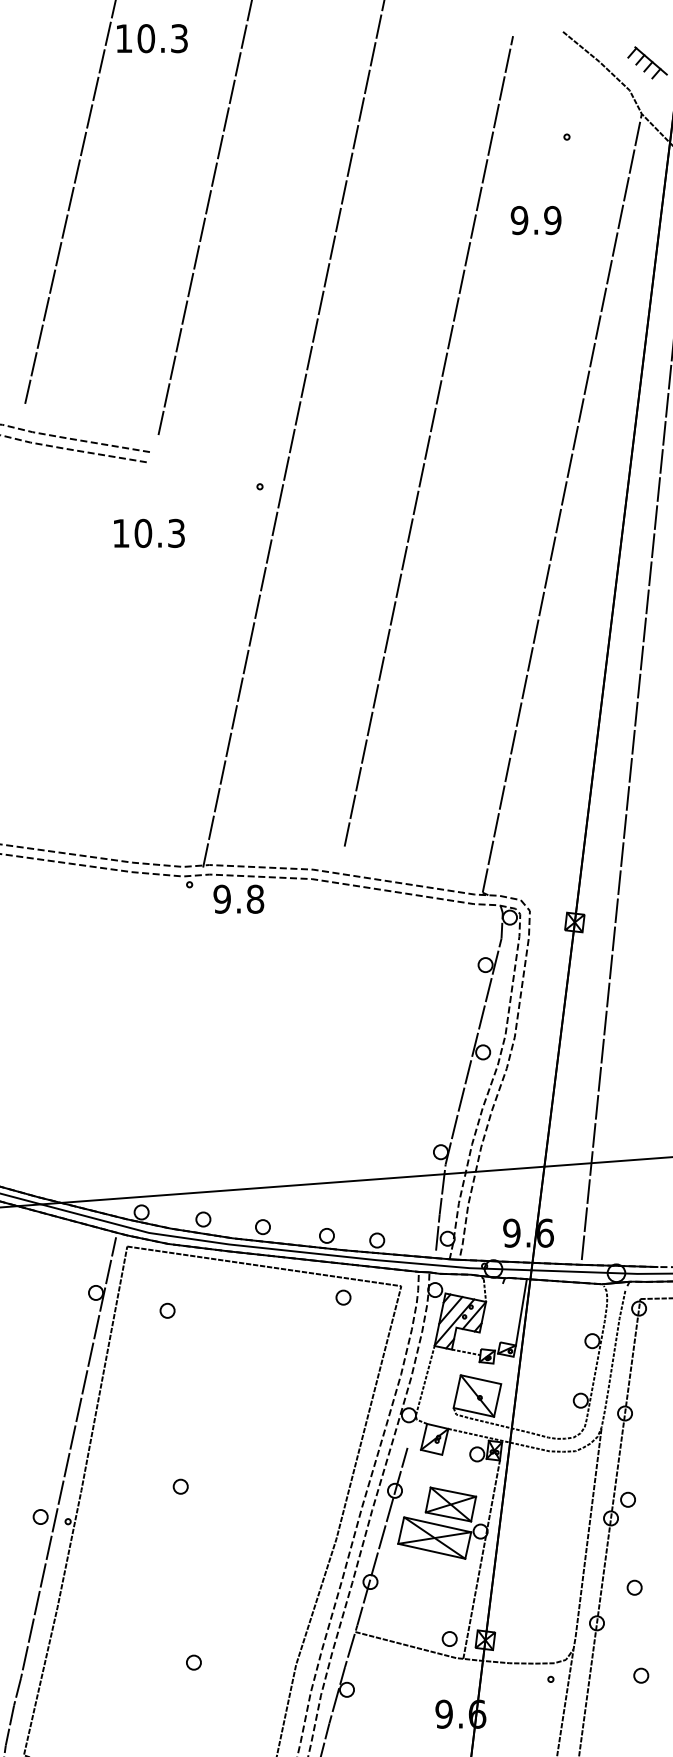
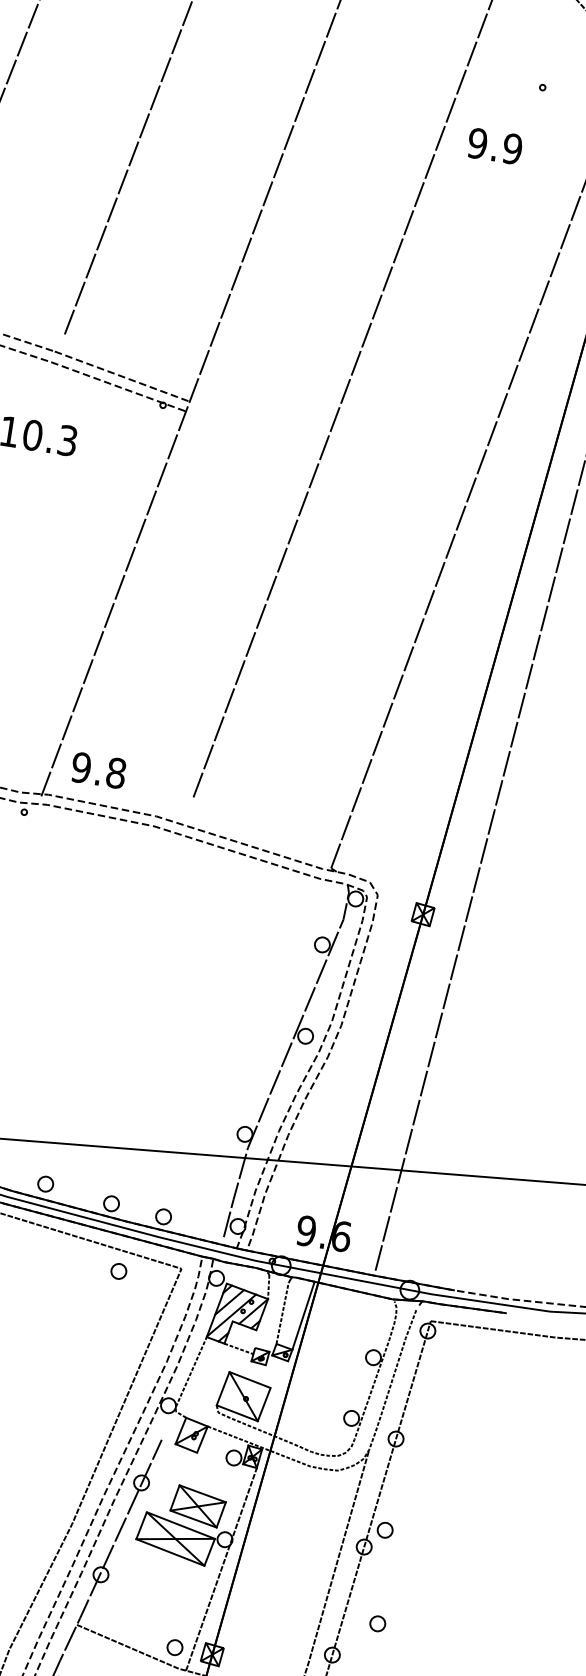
text: (535, 220) -> (494, 146), moved
line: (217, 465) -> (121, 376), added
line: (215, 475) -> (118, 386), added
text: (238, 898) -> (98, 769), moved
line: (501, 1312) -> (282, 1312), added

